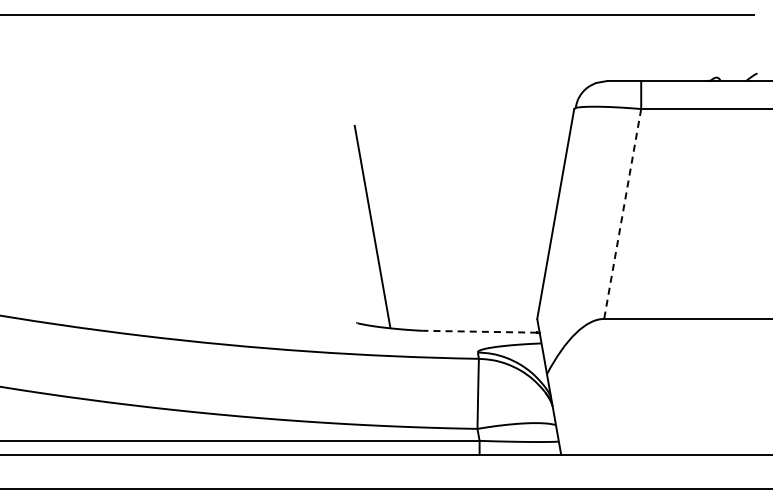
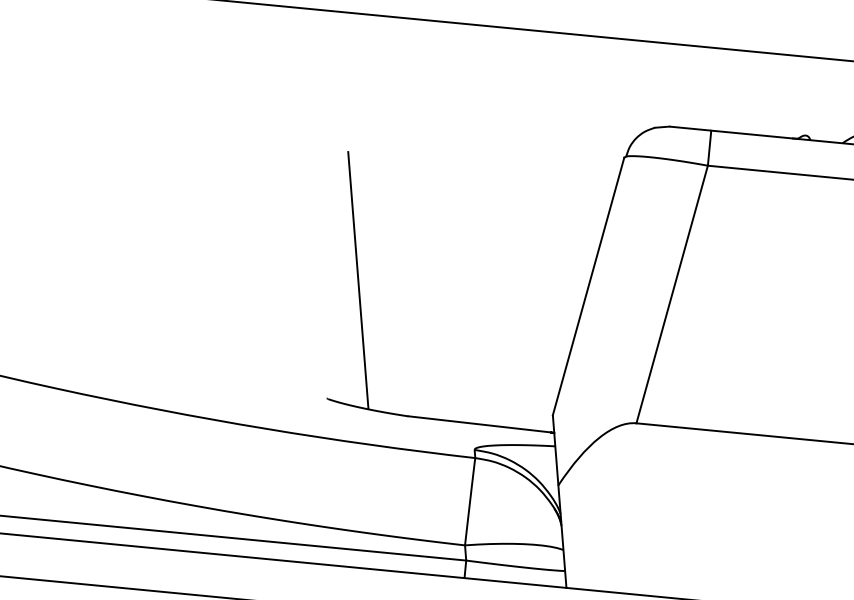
line: (622, 213) -> (671, 293), dashed -> solid
line: (479, 331) -> (479, 424), dashed -> solid

